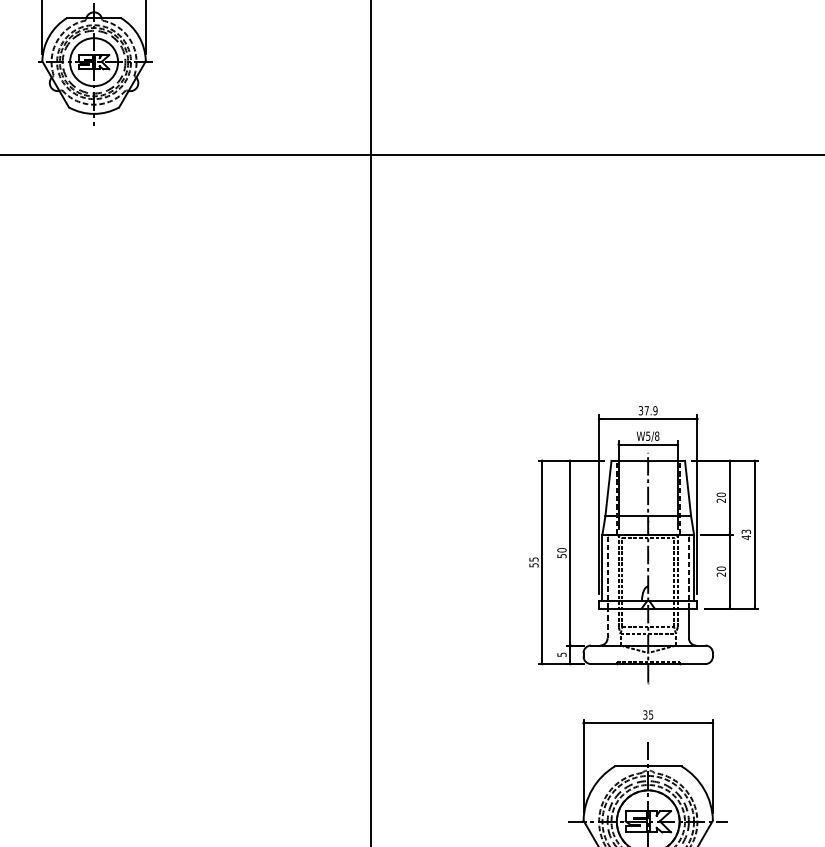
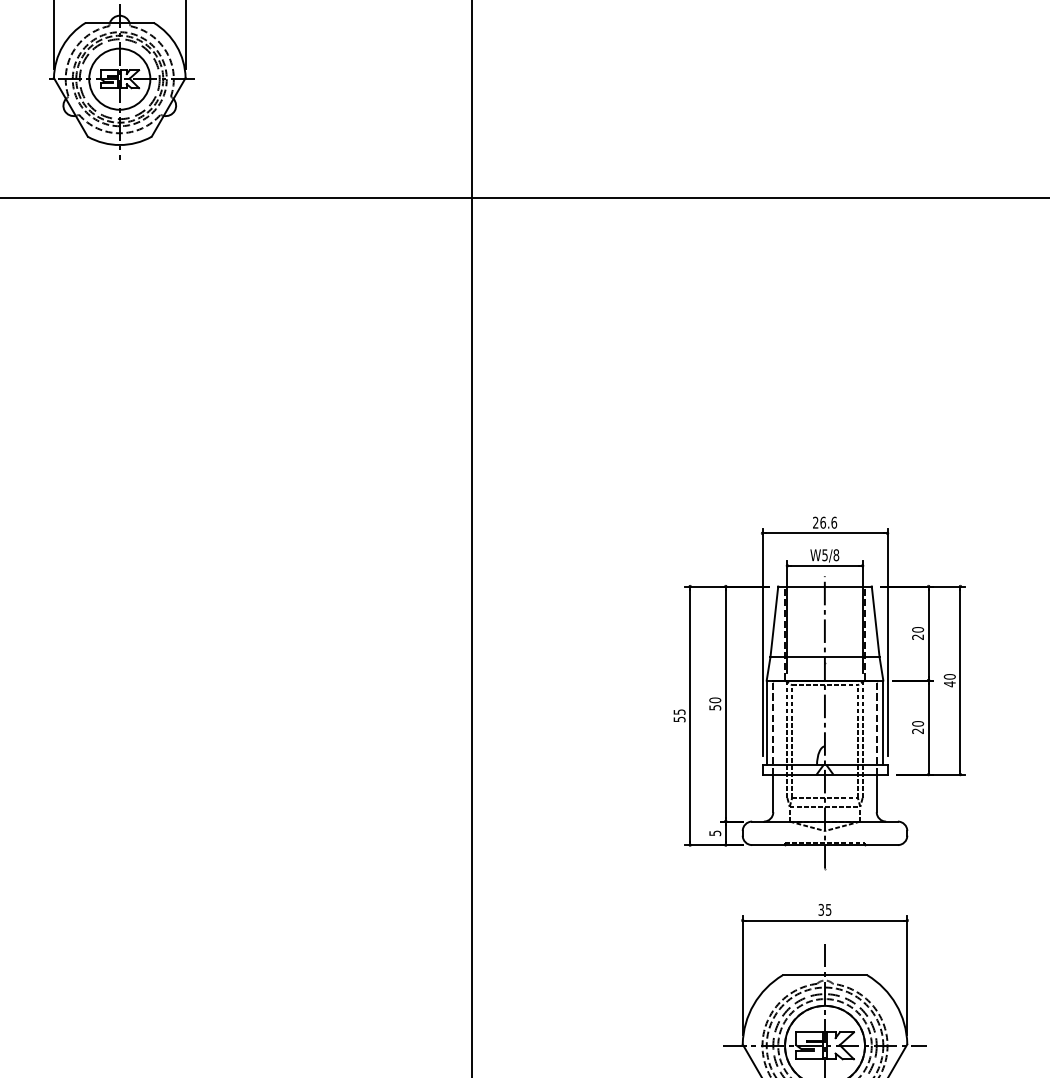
text: (648, 410) -> (825, 522), 37.9 -> 26.6
text: (746, 531) -> (949, 676), 43 -> 40
line: (607, 623) -> (773, 793), dashed -> solid

